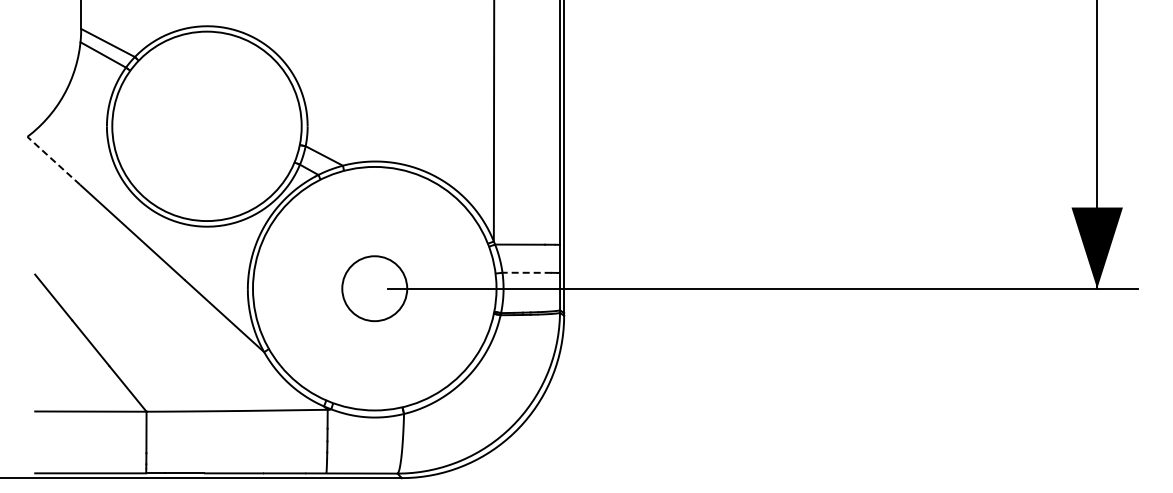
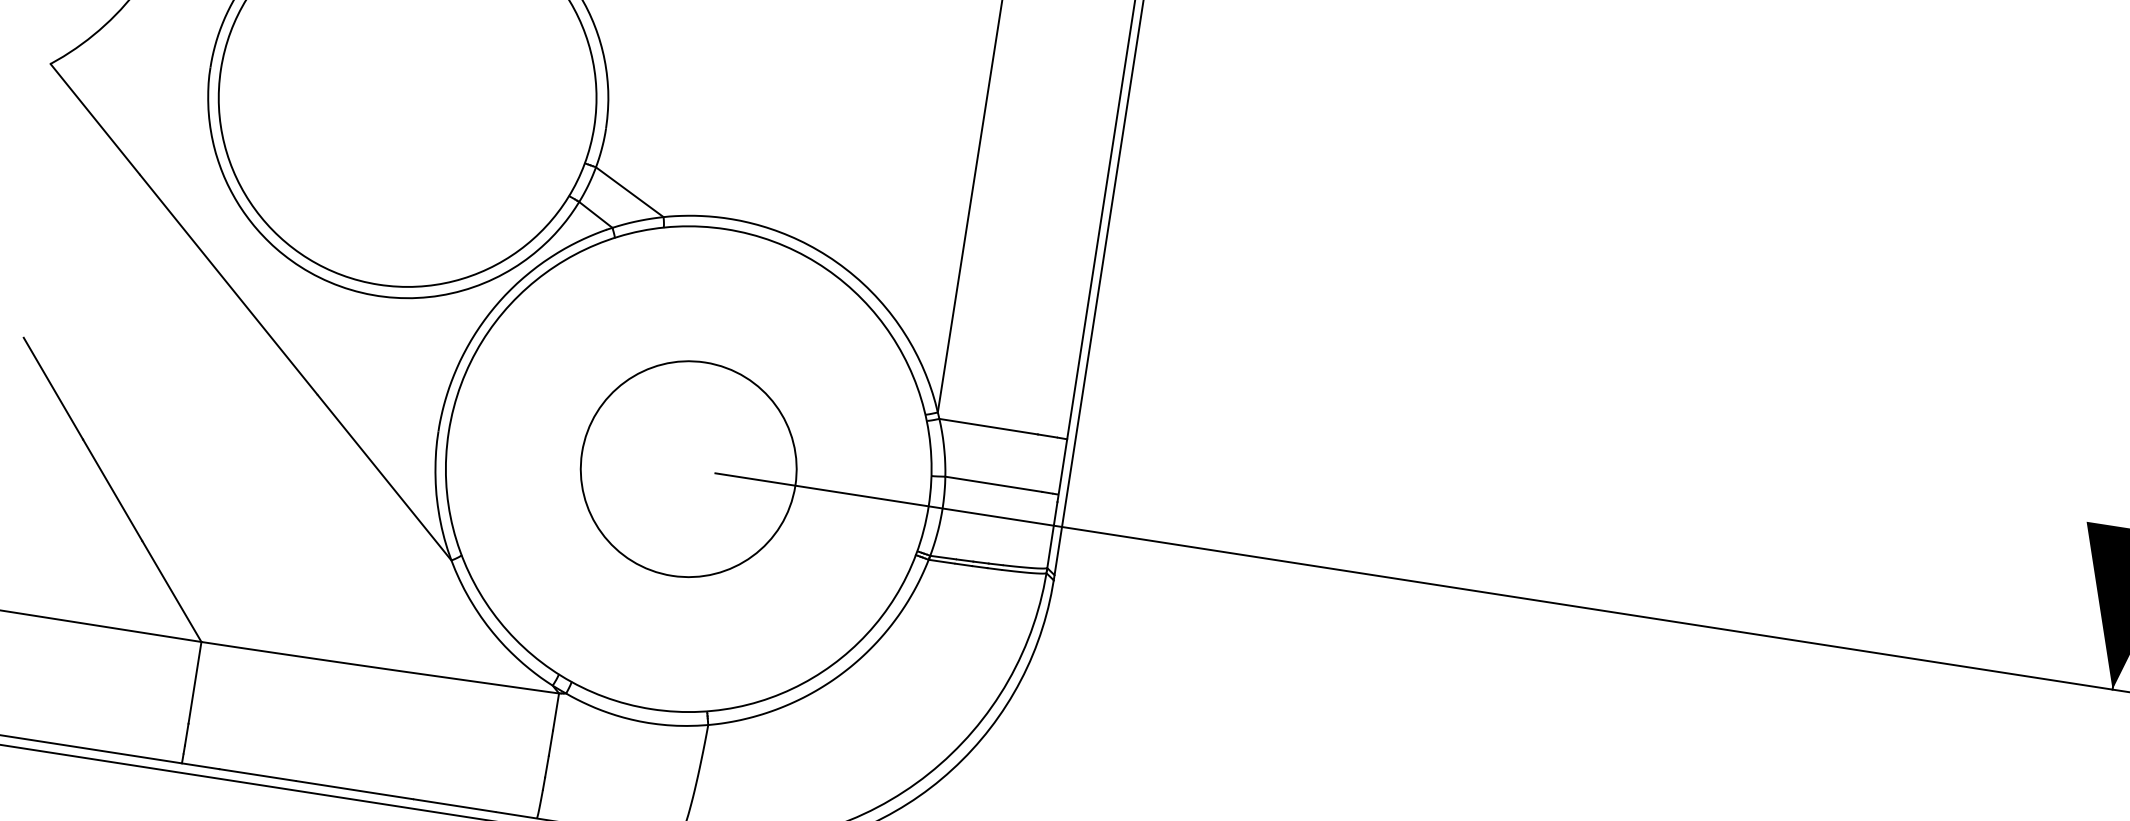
line: (53, 160) -> (94, 118), dashed -> solid
line: (527, 272) -> (994, 483), dashed -> solid
circle: (374, 288) -> (688, 468), size x1.67

